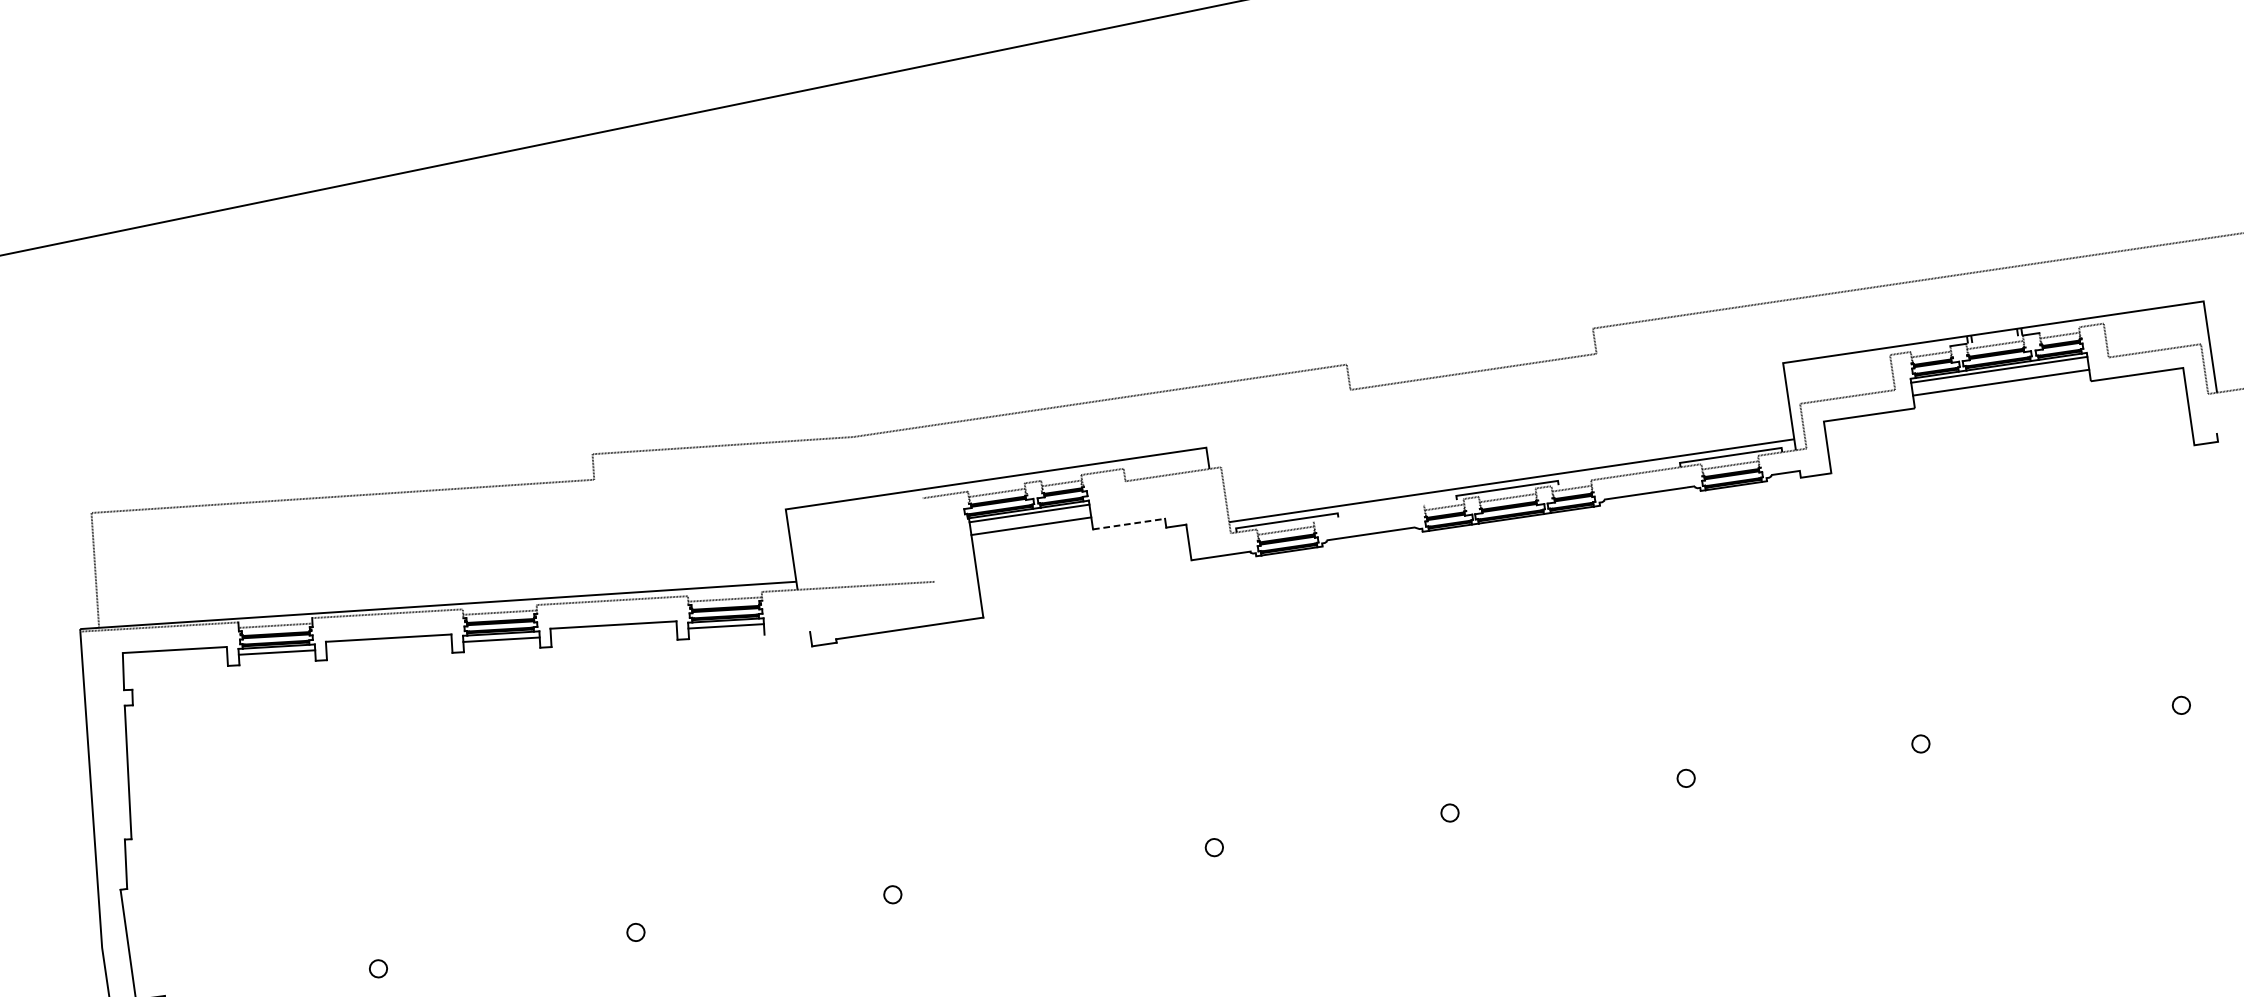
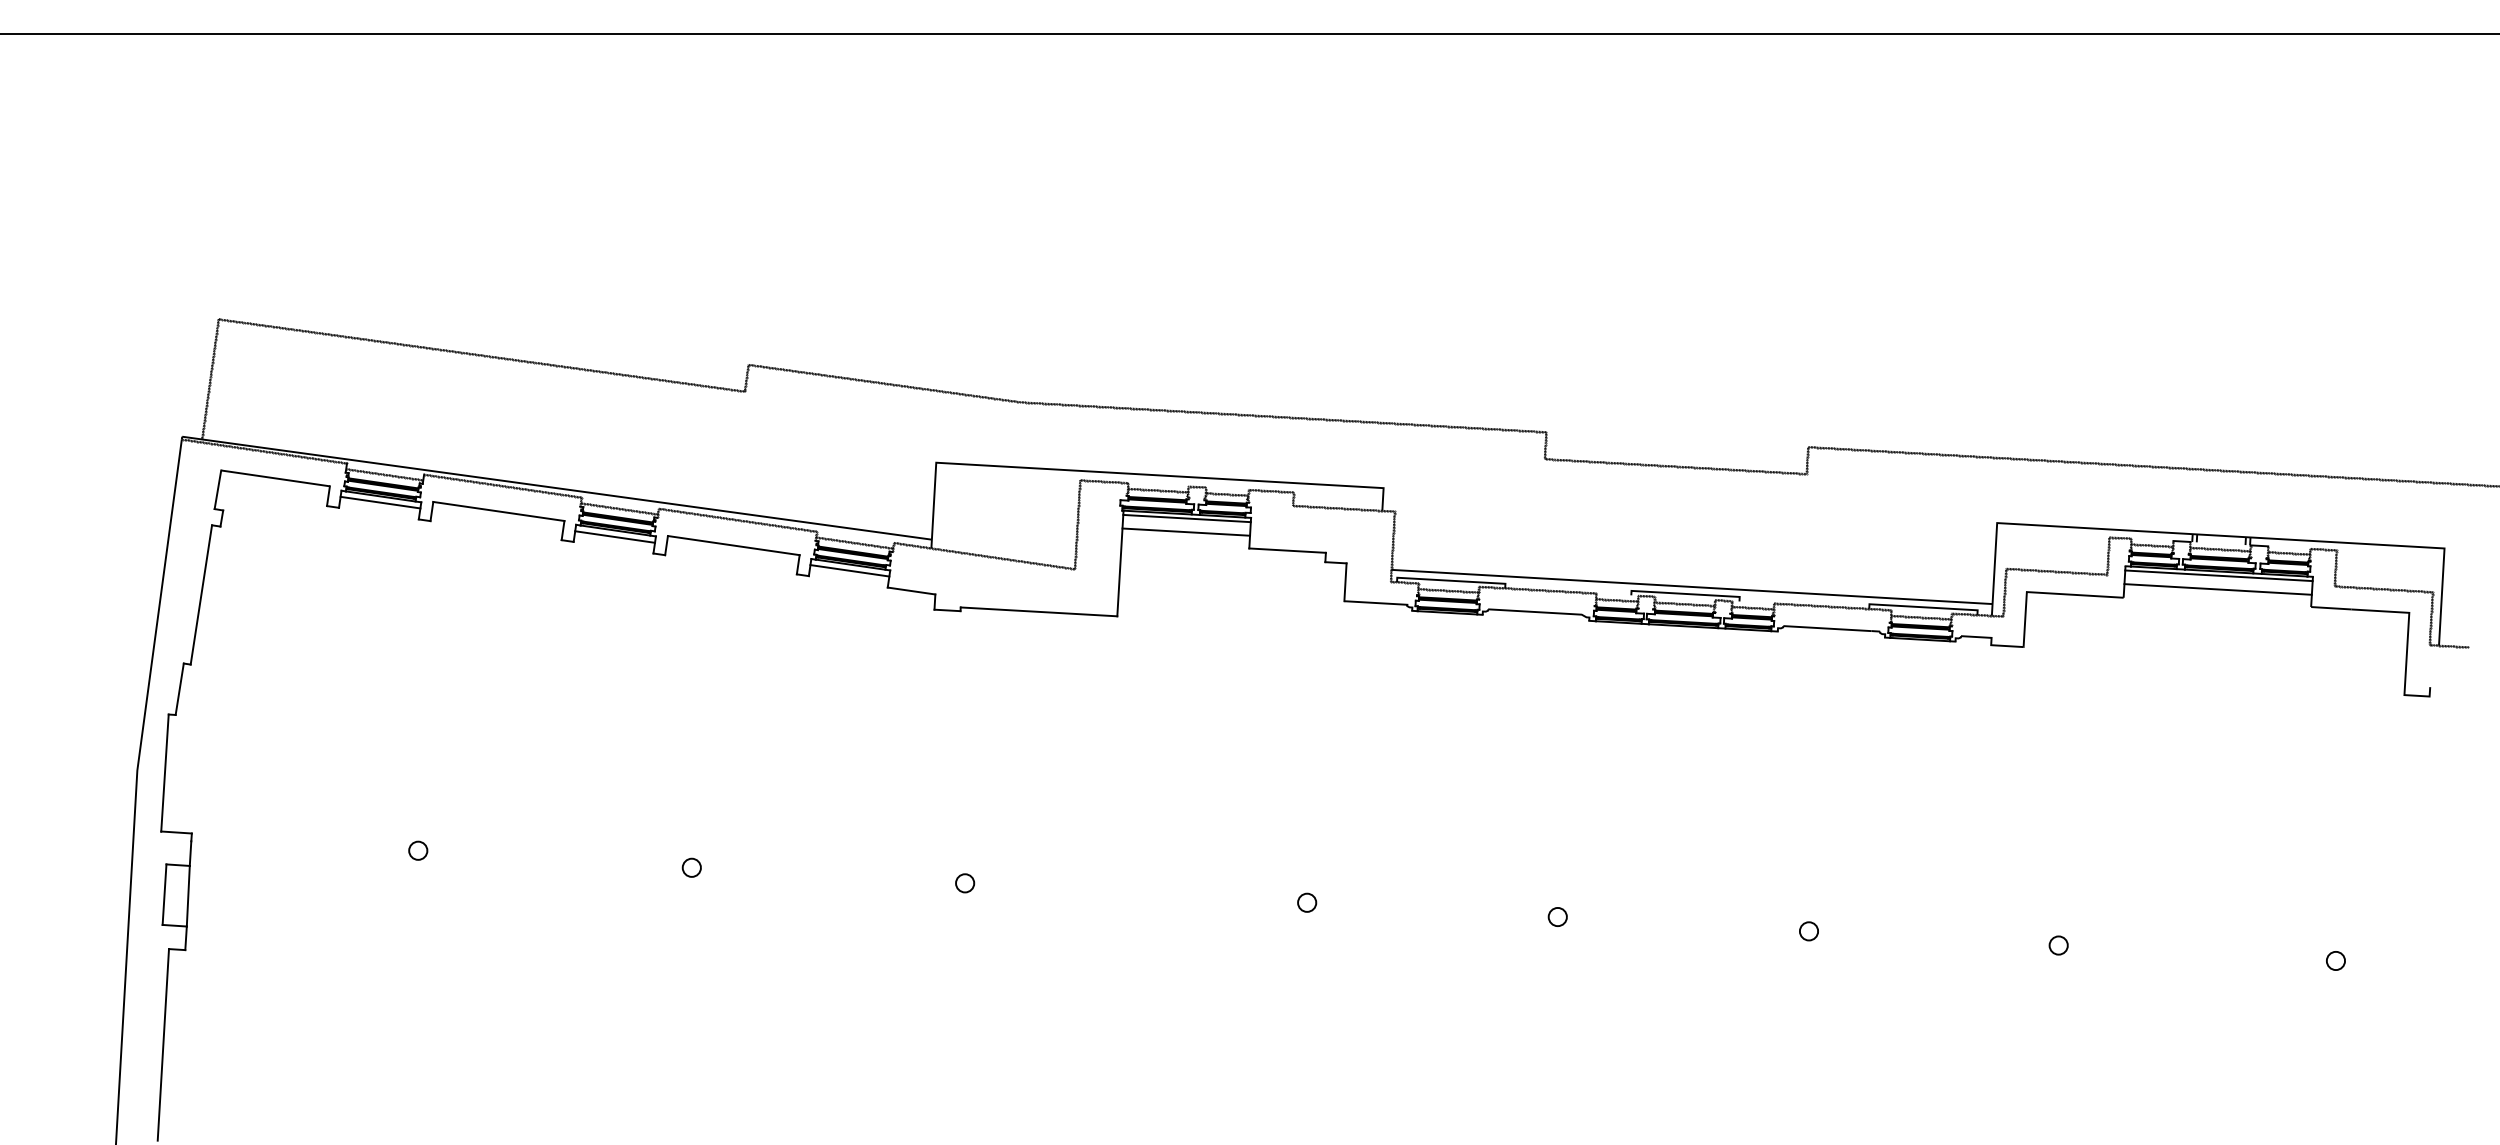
line: (1368, 512) -> (1537, 589), added
line: (1129, 523) -> (1288, 550), dashed -> solid
line: (928, 539) -> (1077, 524), added
line: (787, 632) -> (911, 590), added

